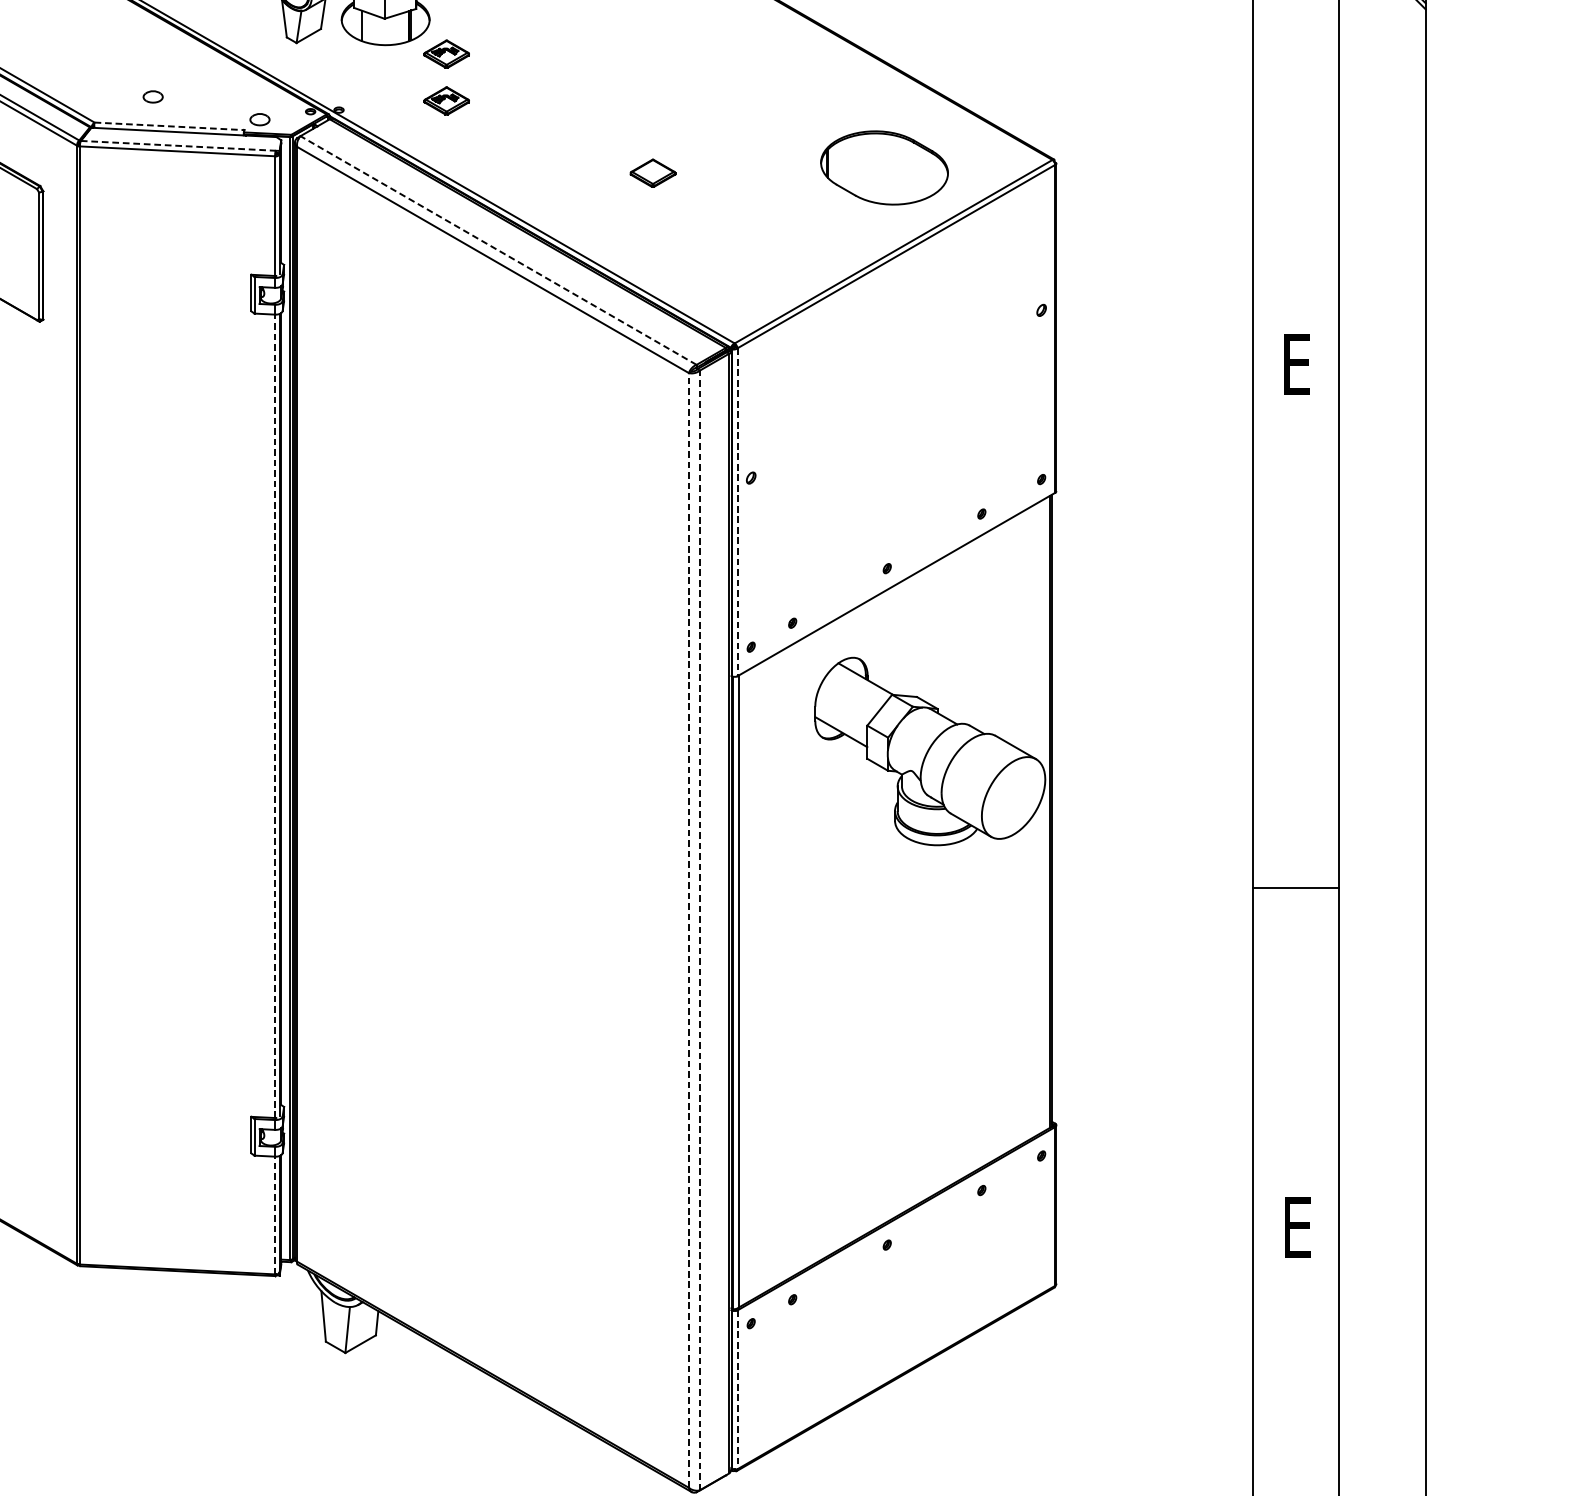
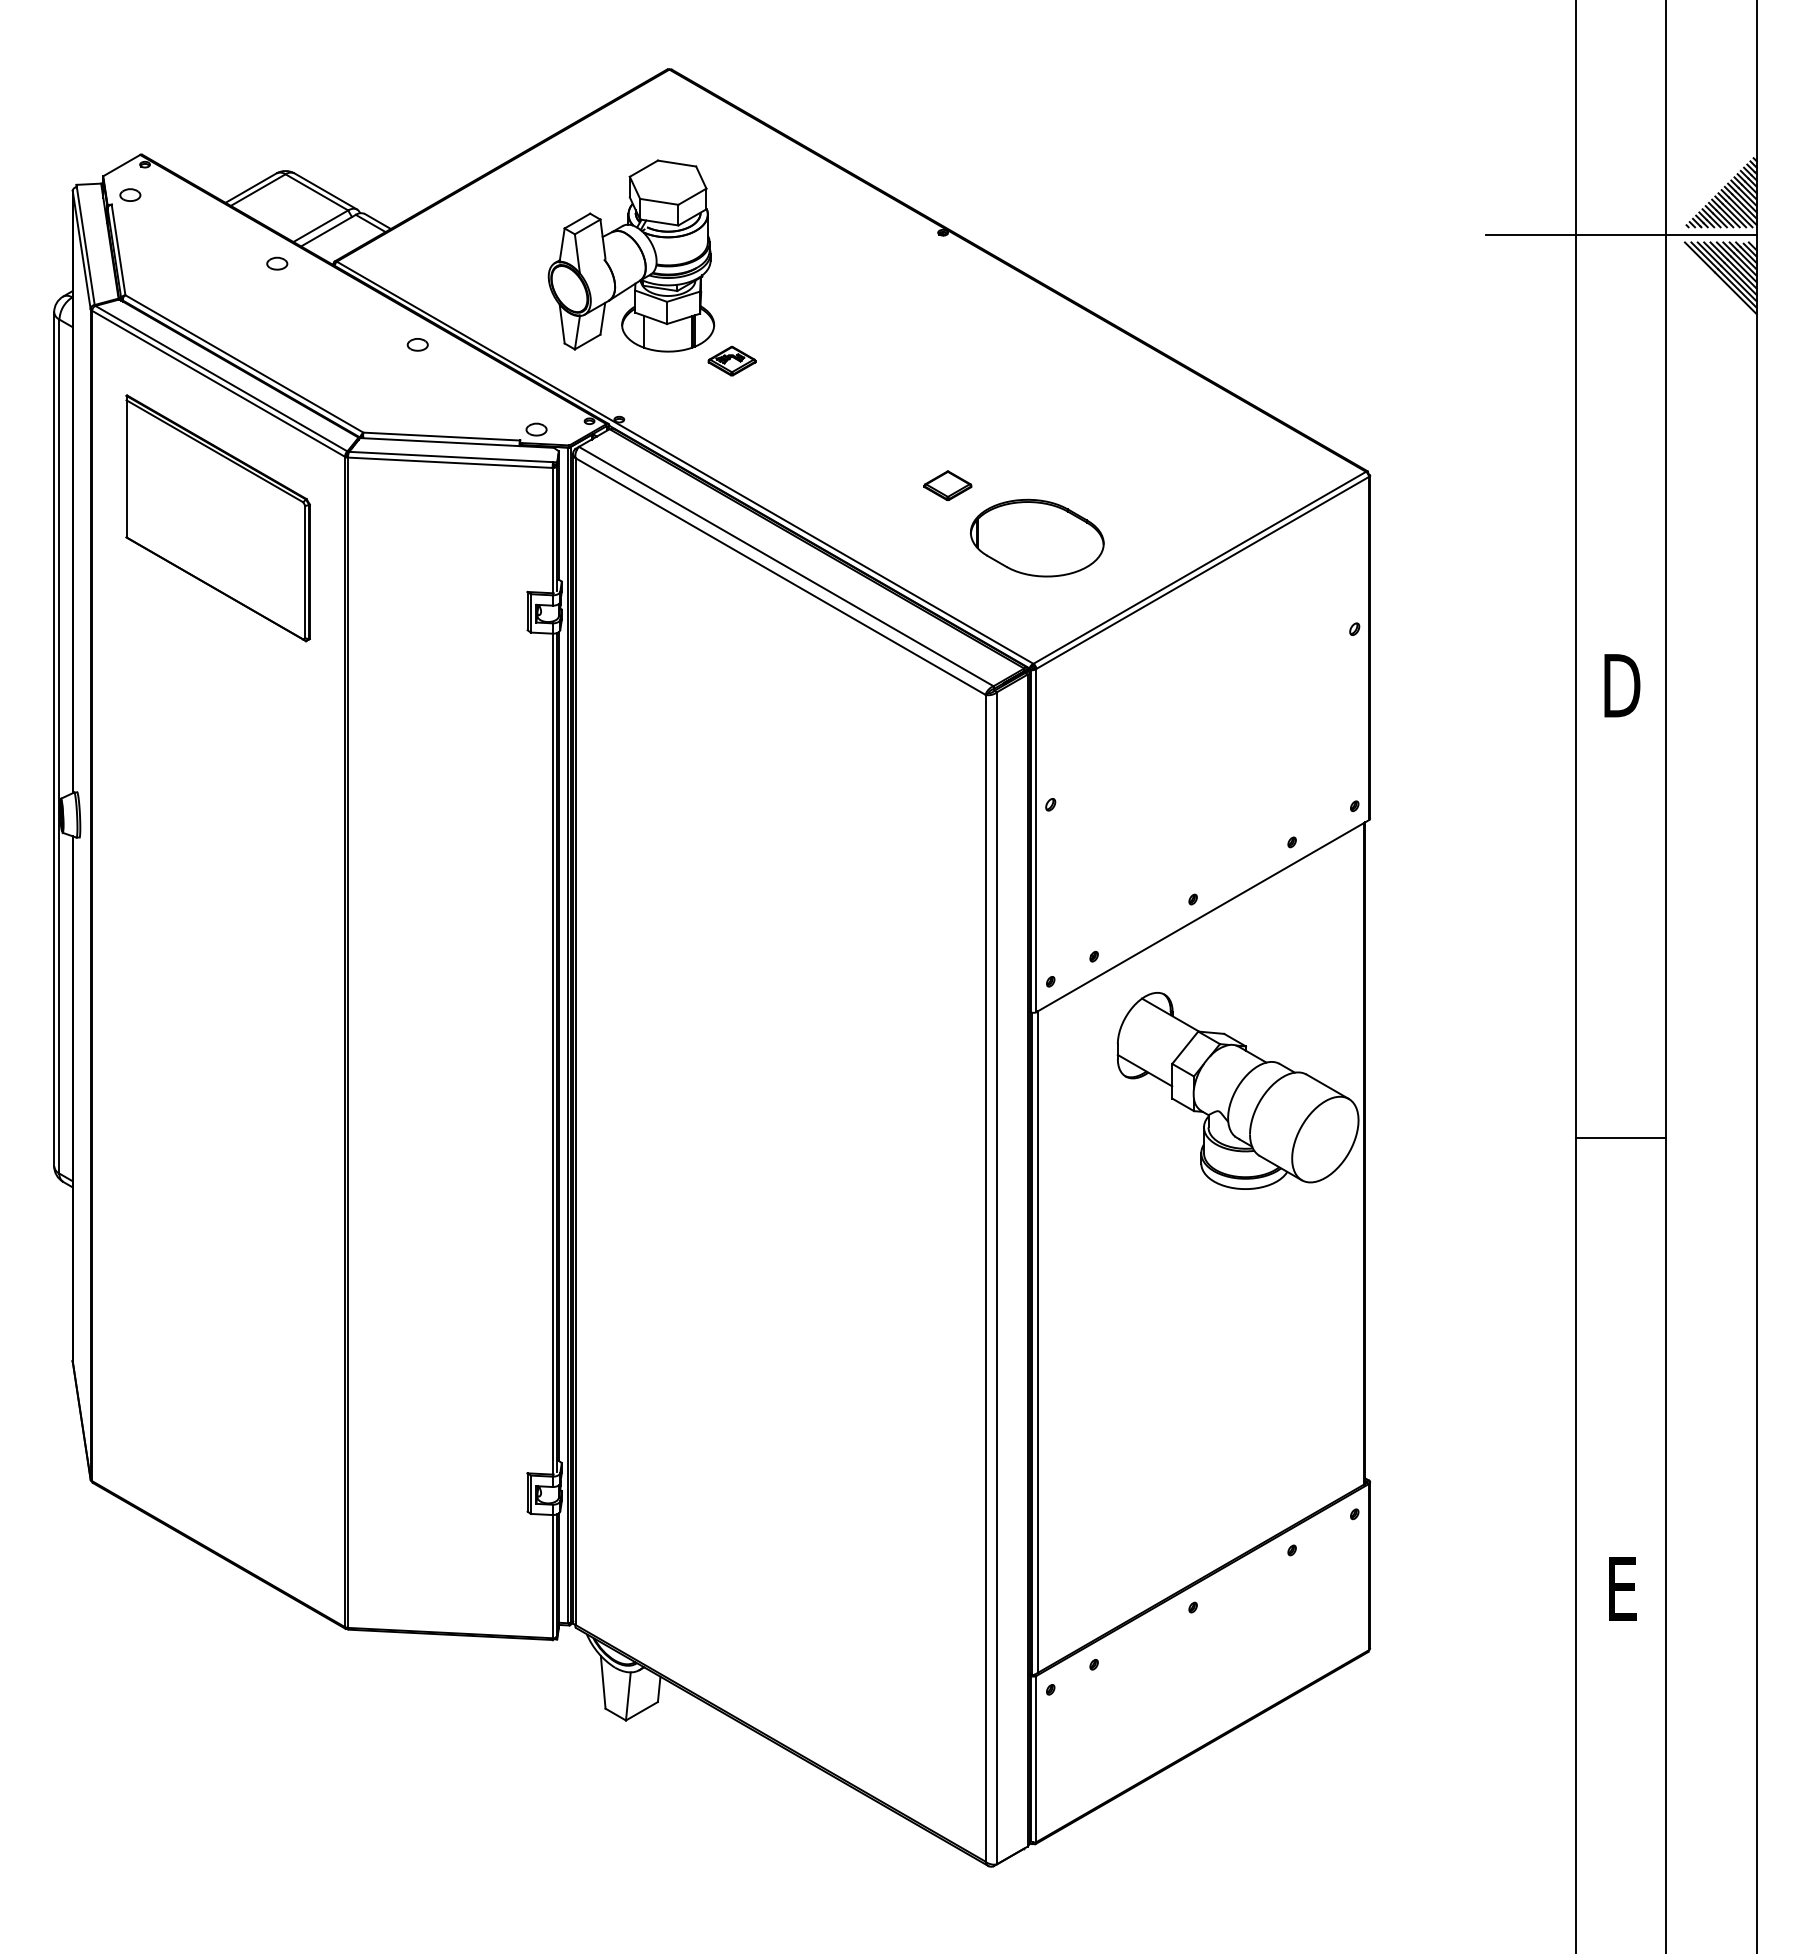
part: (152, 96) -> (417, 344), moved
part: (446, 101) -> (731, 410), removed
line: (170, 126) -> (442, 436), dashed -> solid
line: (178, 146) -> (451, 457), dashed -> solid
part: (883, 167) -> (1036, 537), moved
line: (497, 250) -> (785, 566), dashed -> solid
text: (1297, 364) -> (1622, 685), E -> D
line: (737, 512) -> (1036, 840), dashed -> solid
line: (275, 715) -> (552, 1053), dashed -> solid
line: (1296, 888) -> (1621, 1138), moved
line: (688, 929) -> (985, 1277), dashed -> solid
line: (700, 929) -> (997, 1277), dashed -> solid
line: (275, 1215) -> (552, 1576), dashed -> solid
line: (737, 1390) -> (1036, 1759), dashed -> solid

